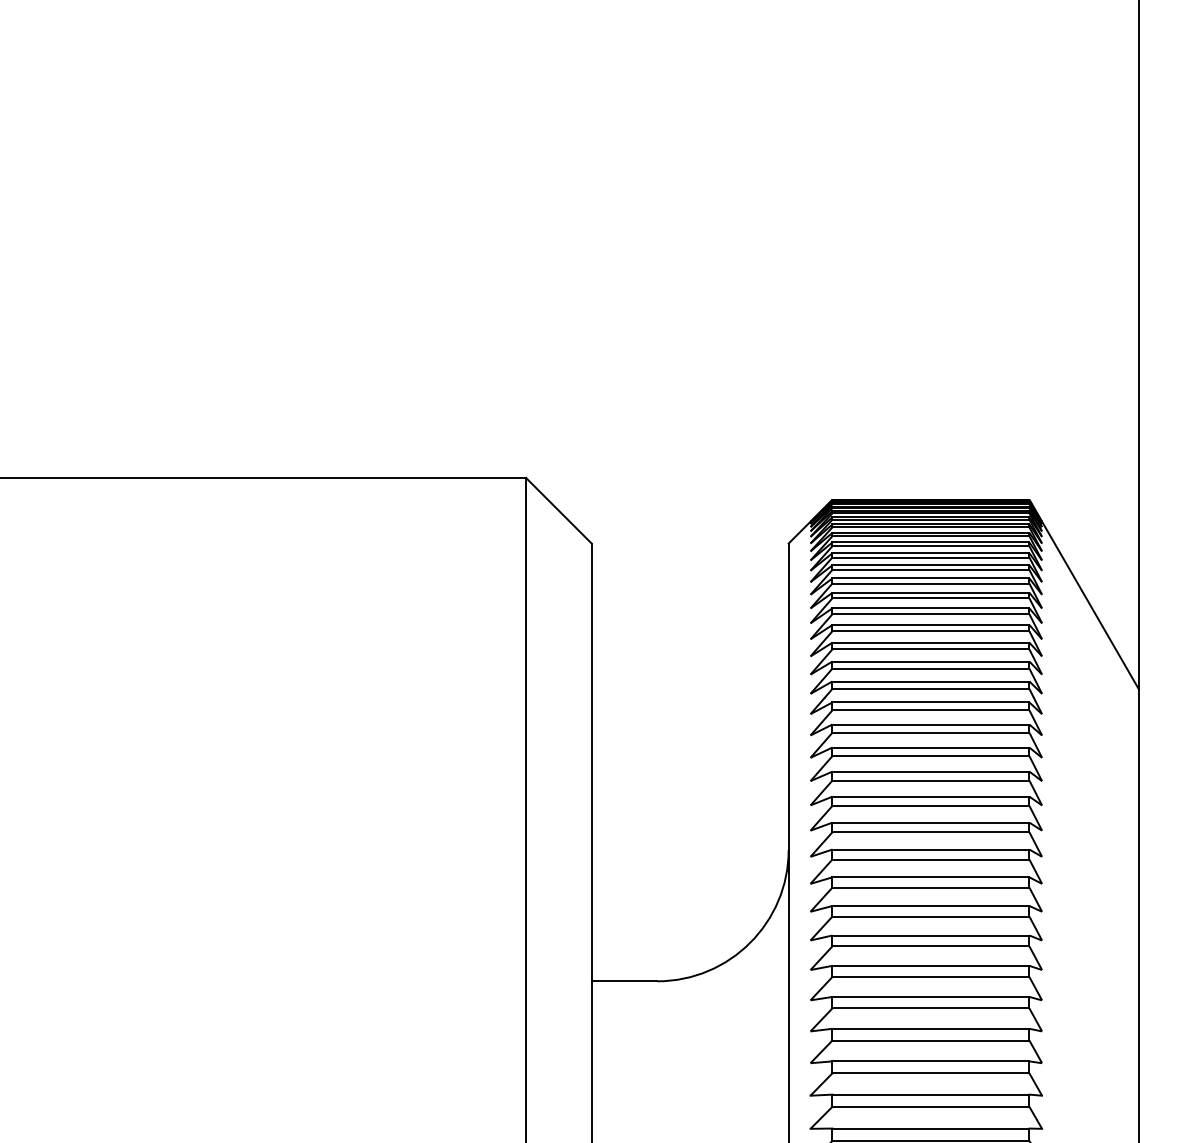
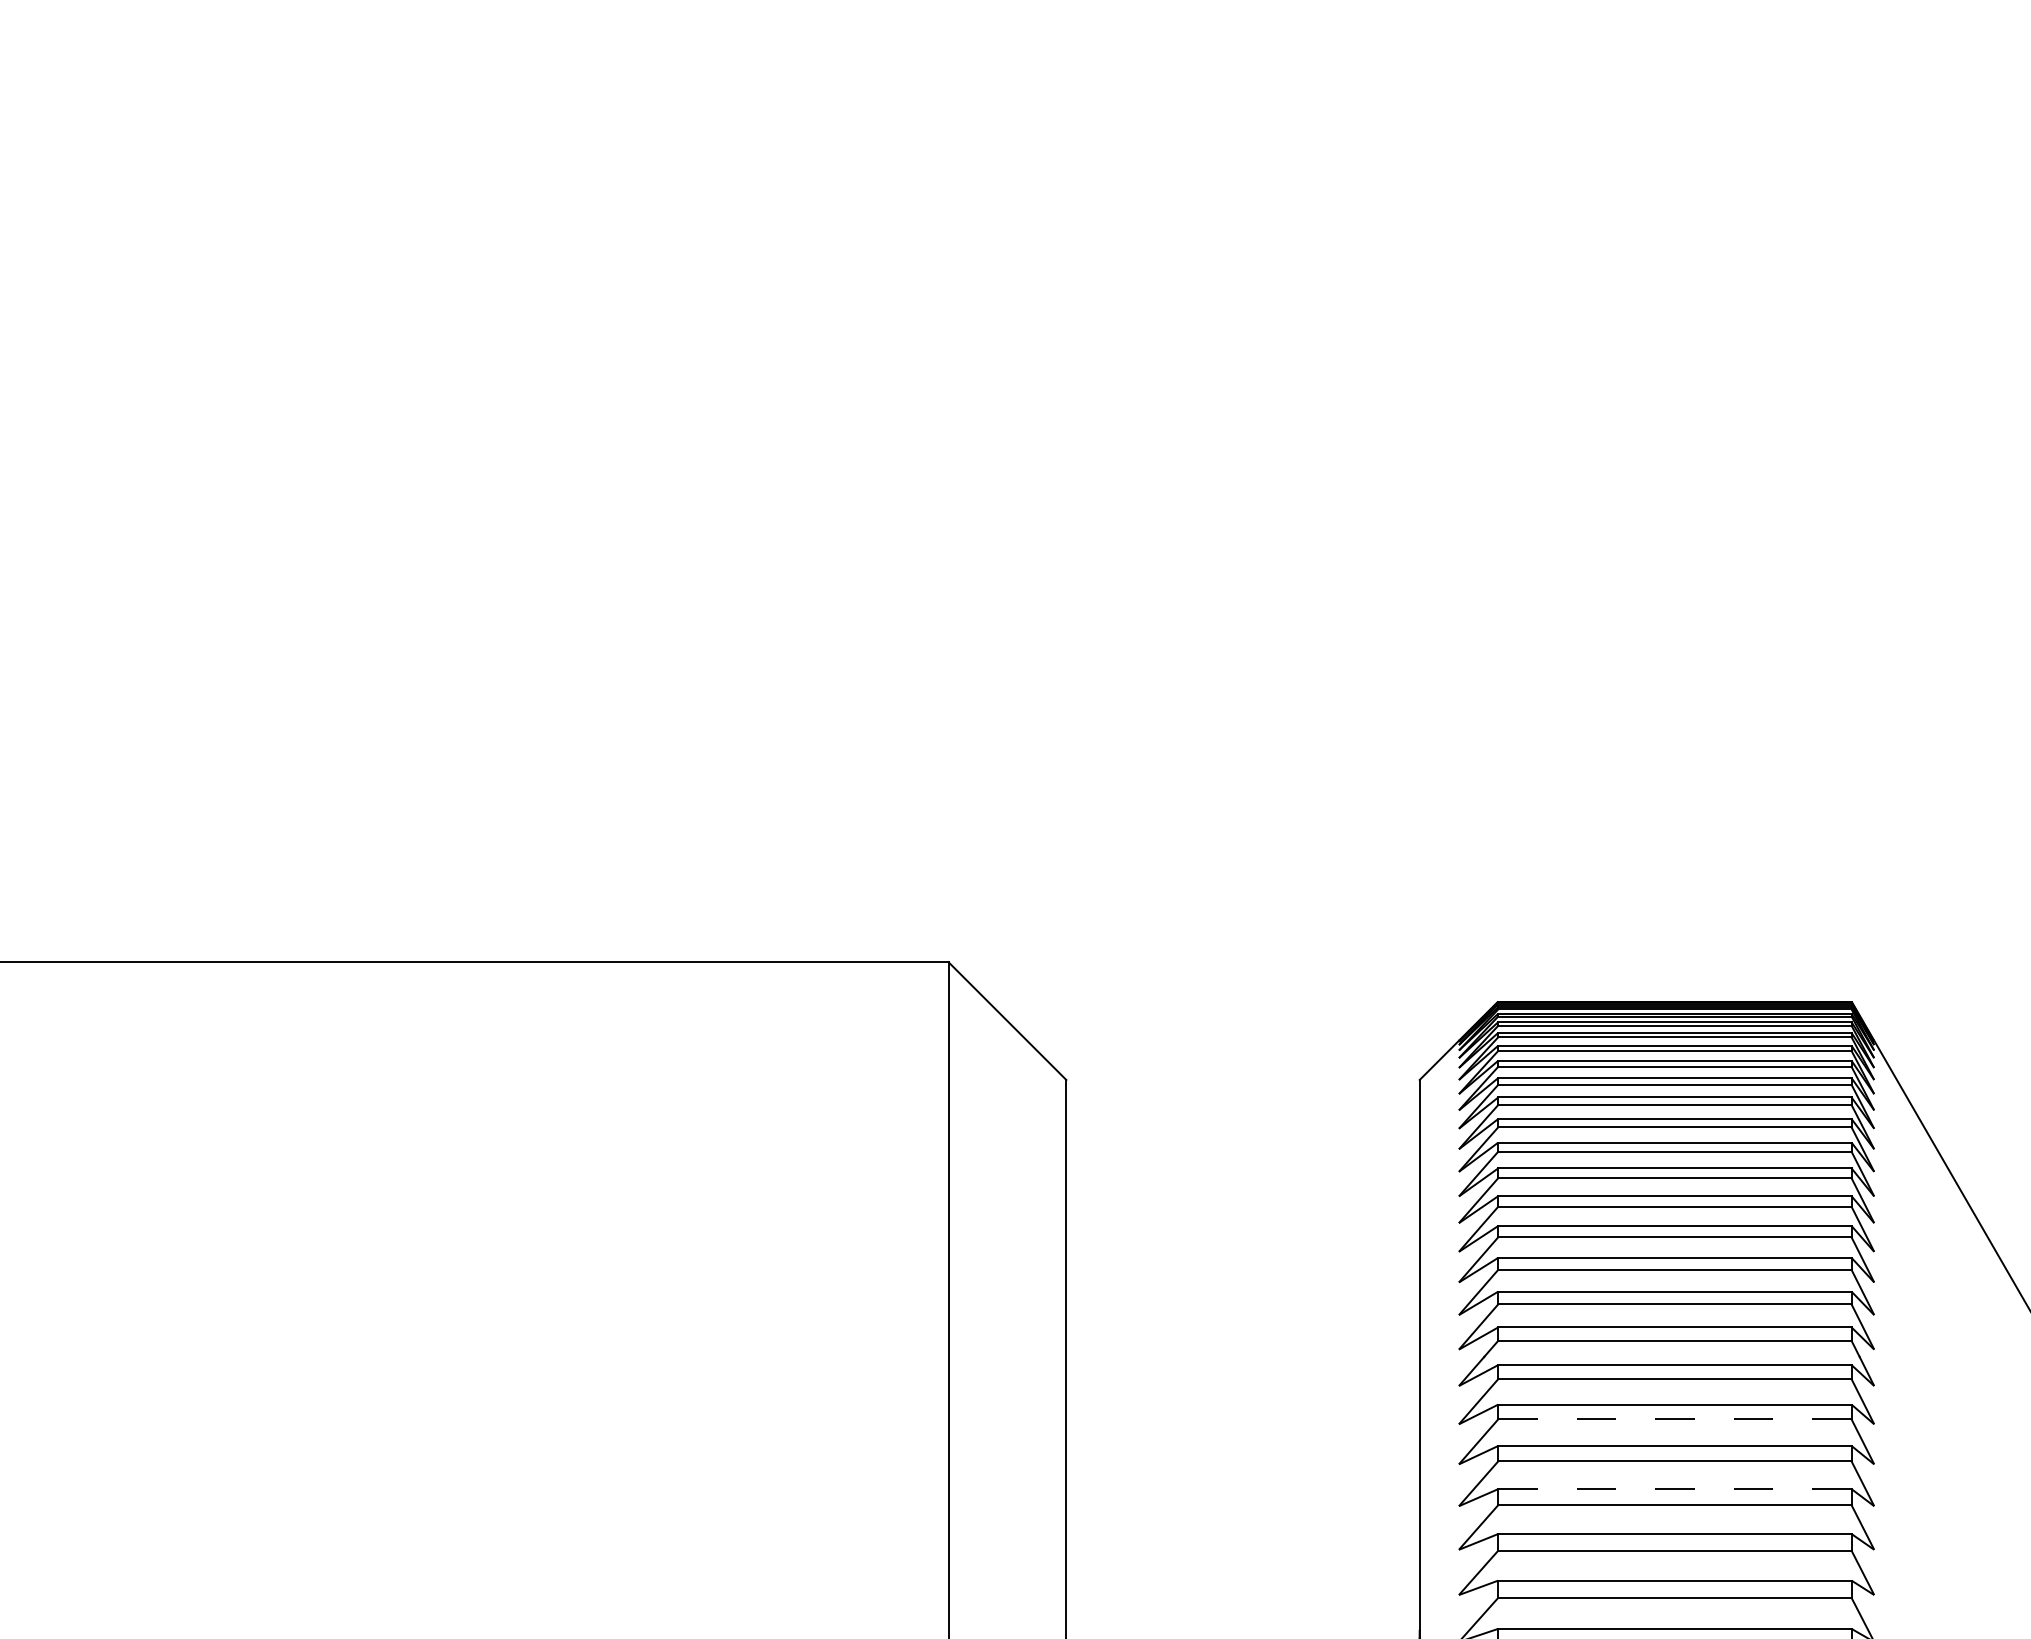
line: (931, 732) -> (1675, 1418), solid -> dashed
line: (930, 771) -> (1674, 1488), solid -> dashed

